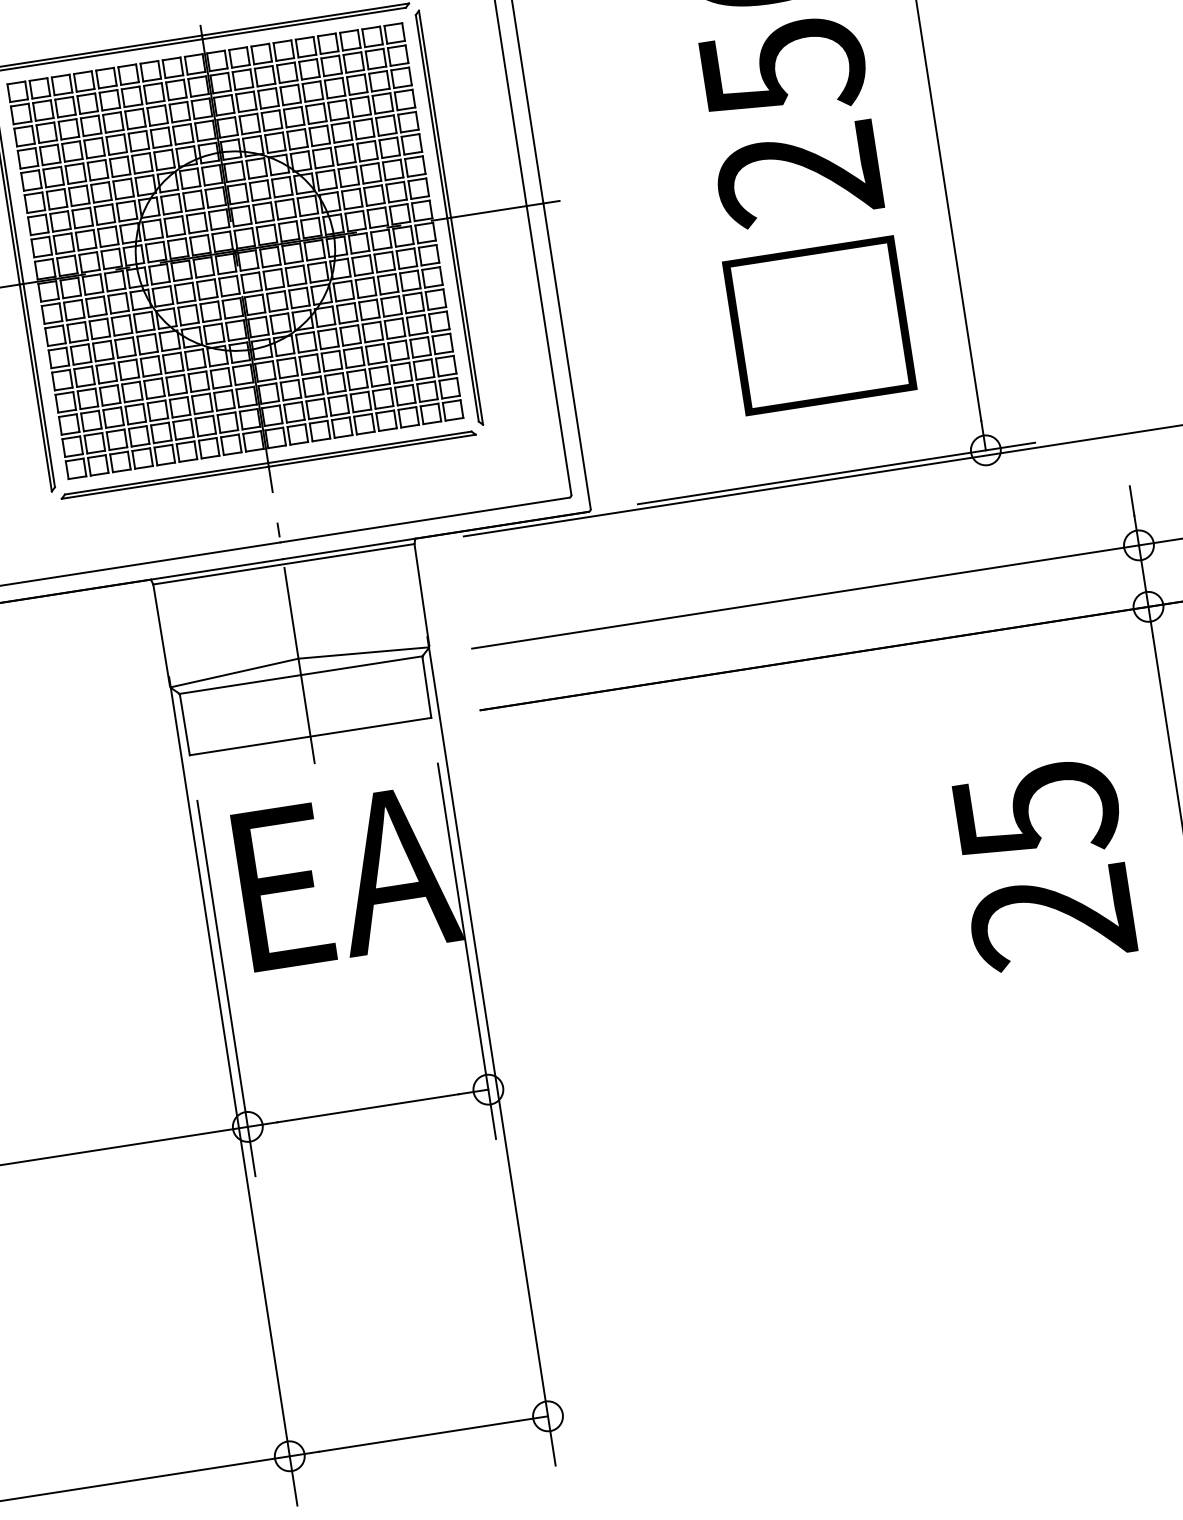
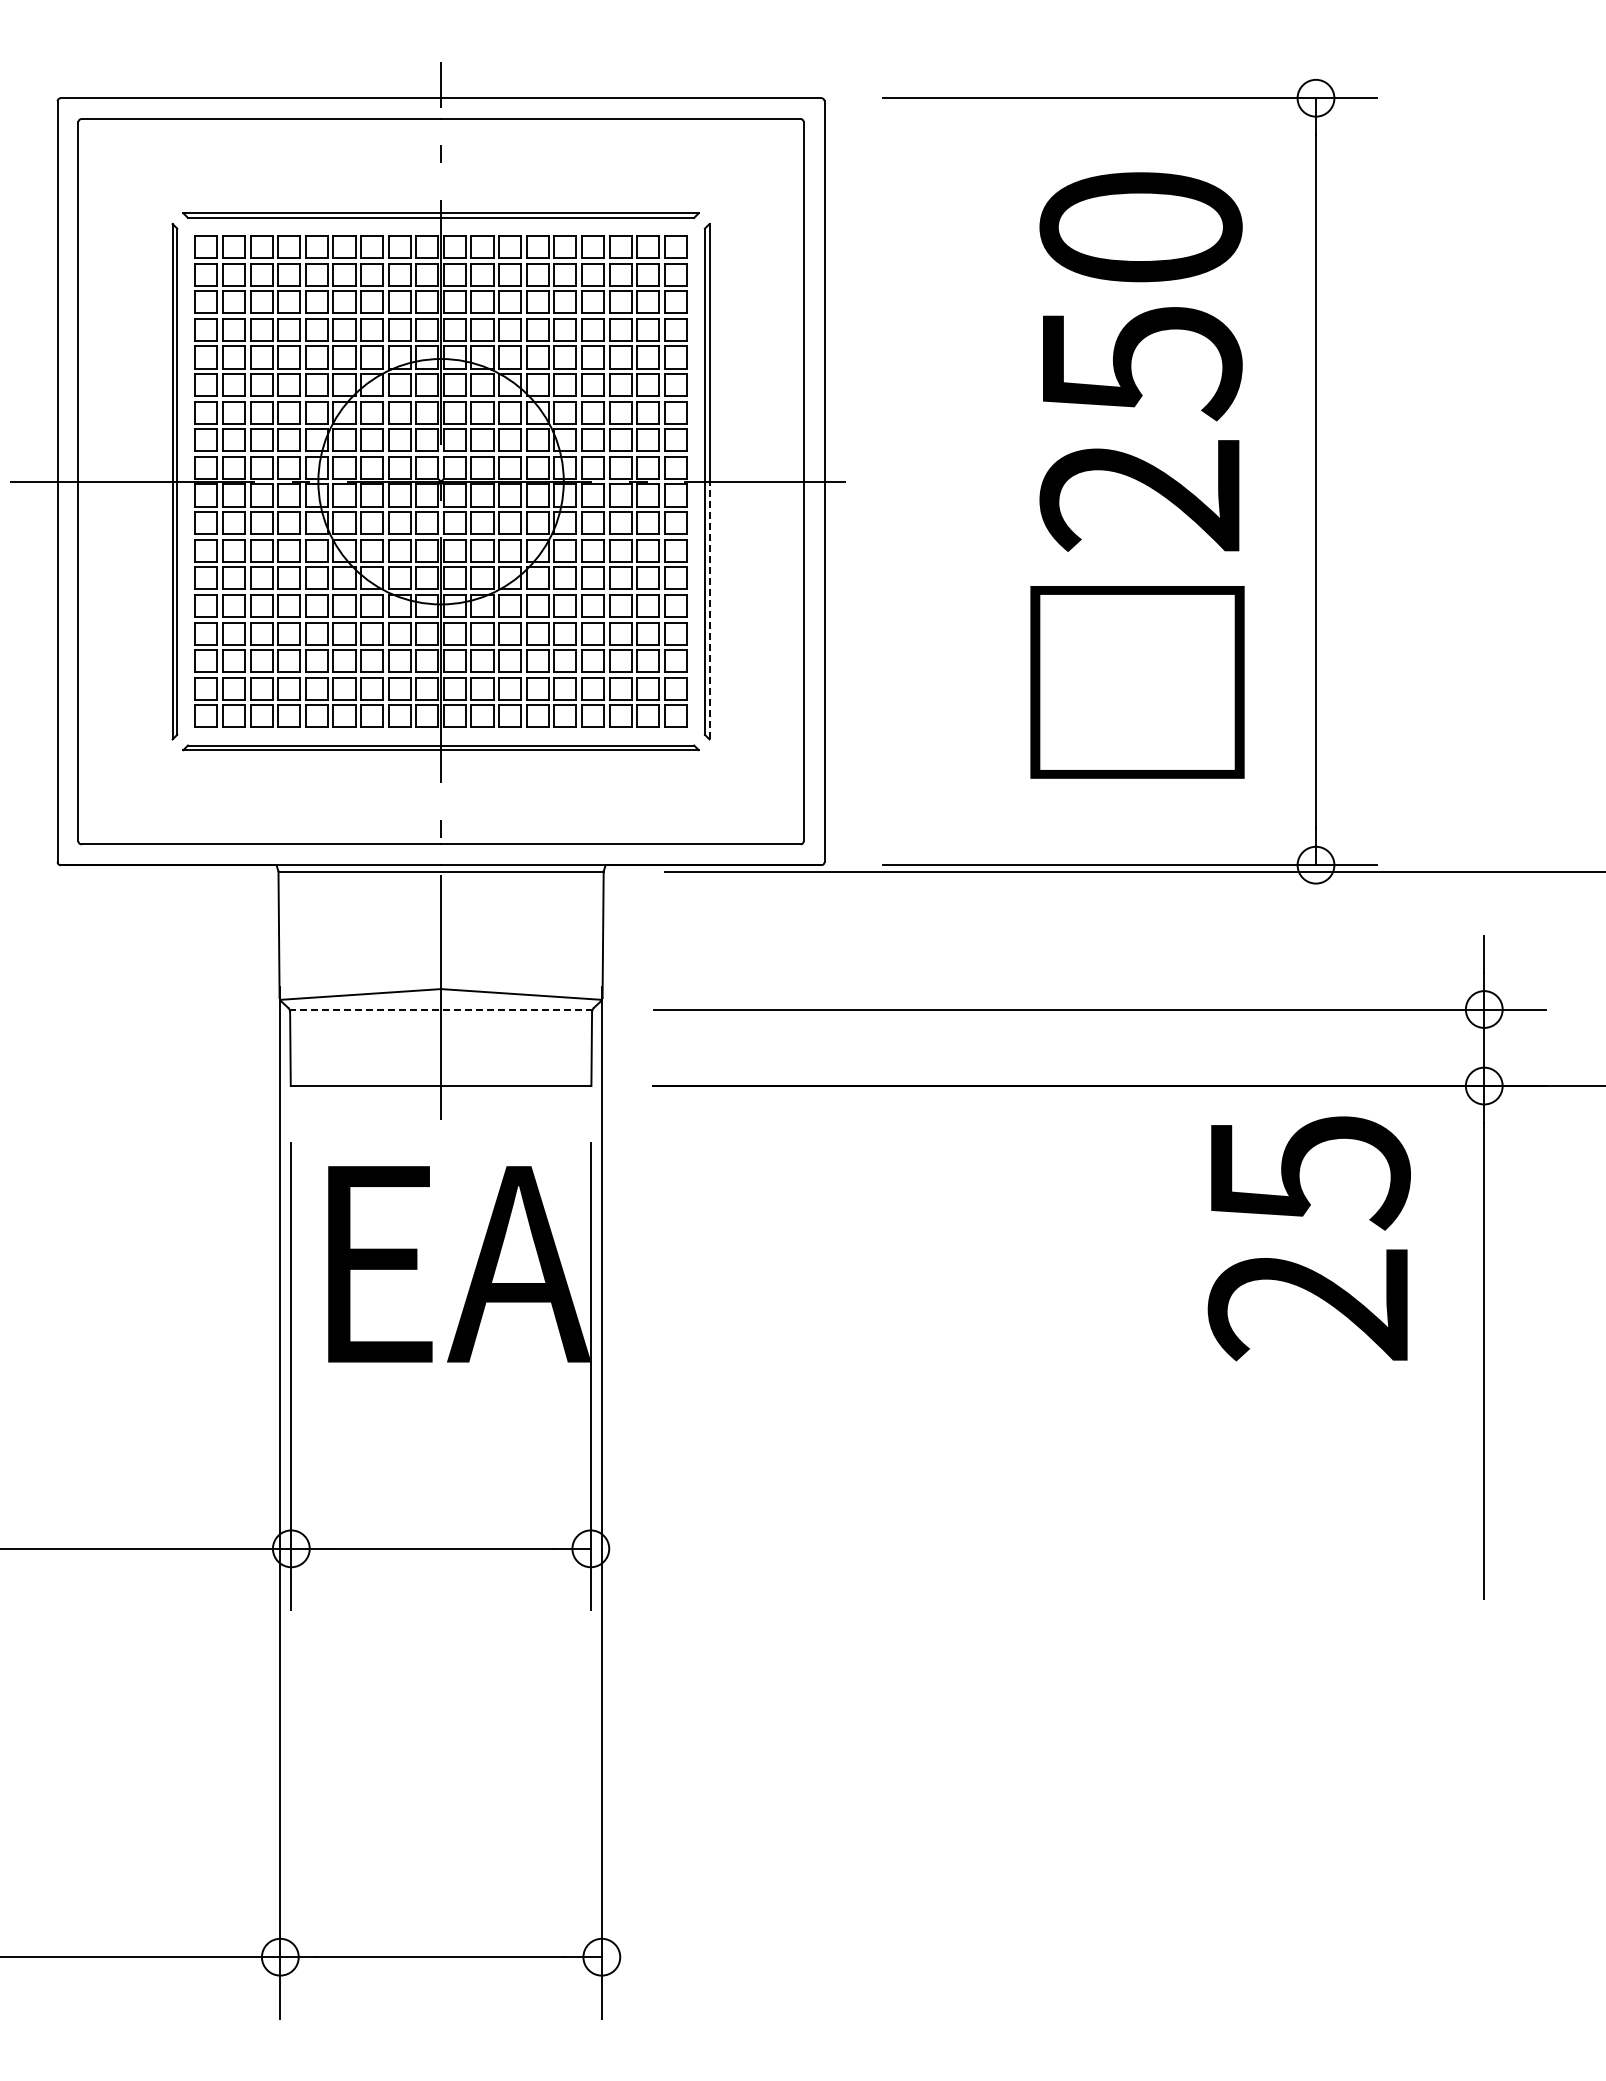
line: (467, 321) -> (709, 610), solid -> dashed
line: (301, 675) -> (441, 1009), solid -> dashed
text: (1043, 865) -> (1308, 1238), moved

